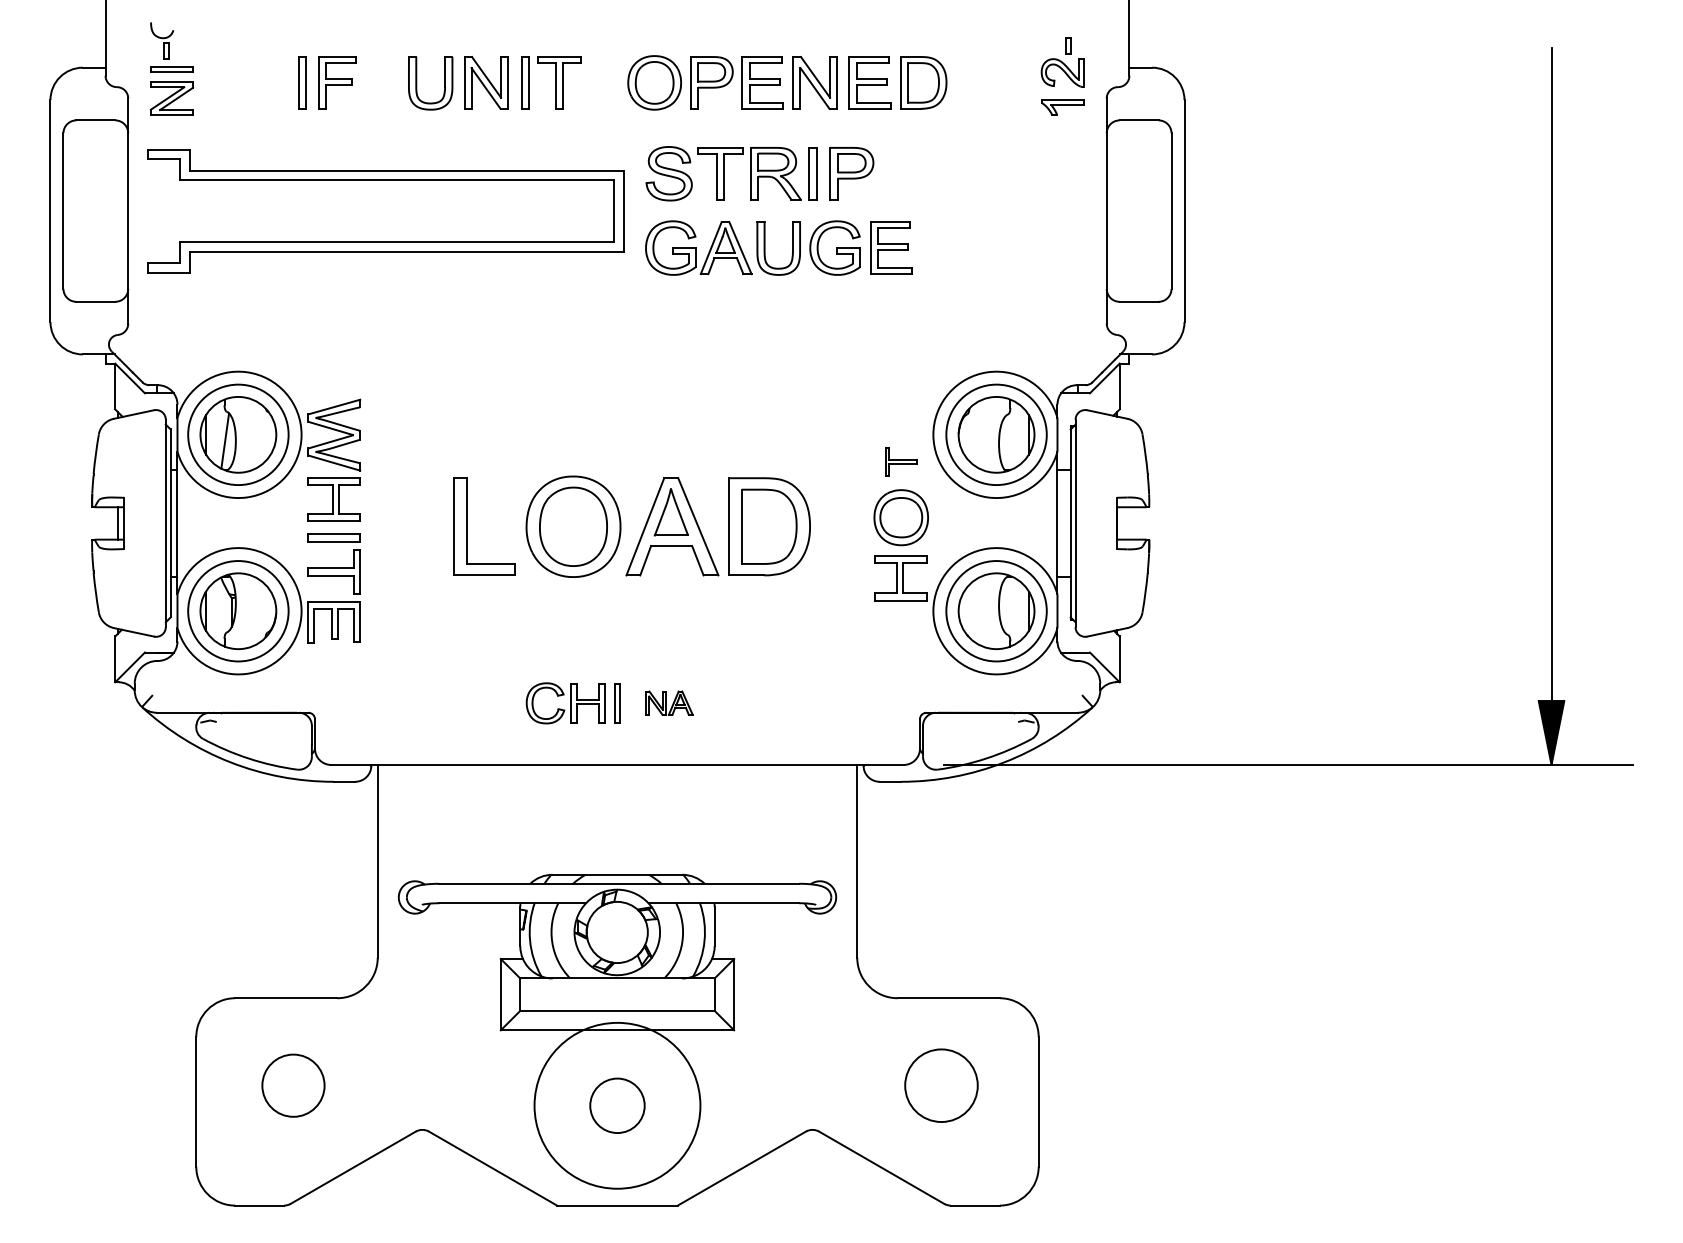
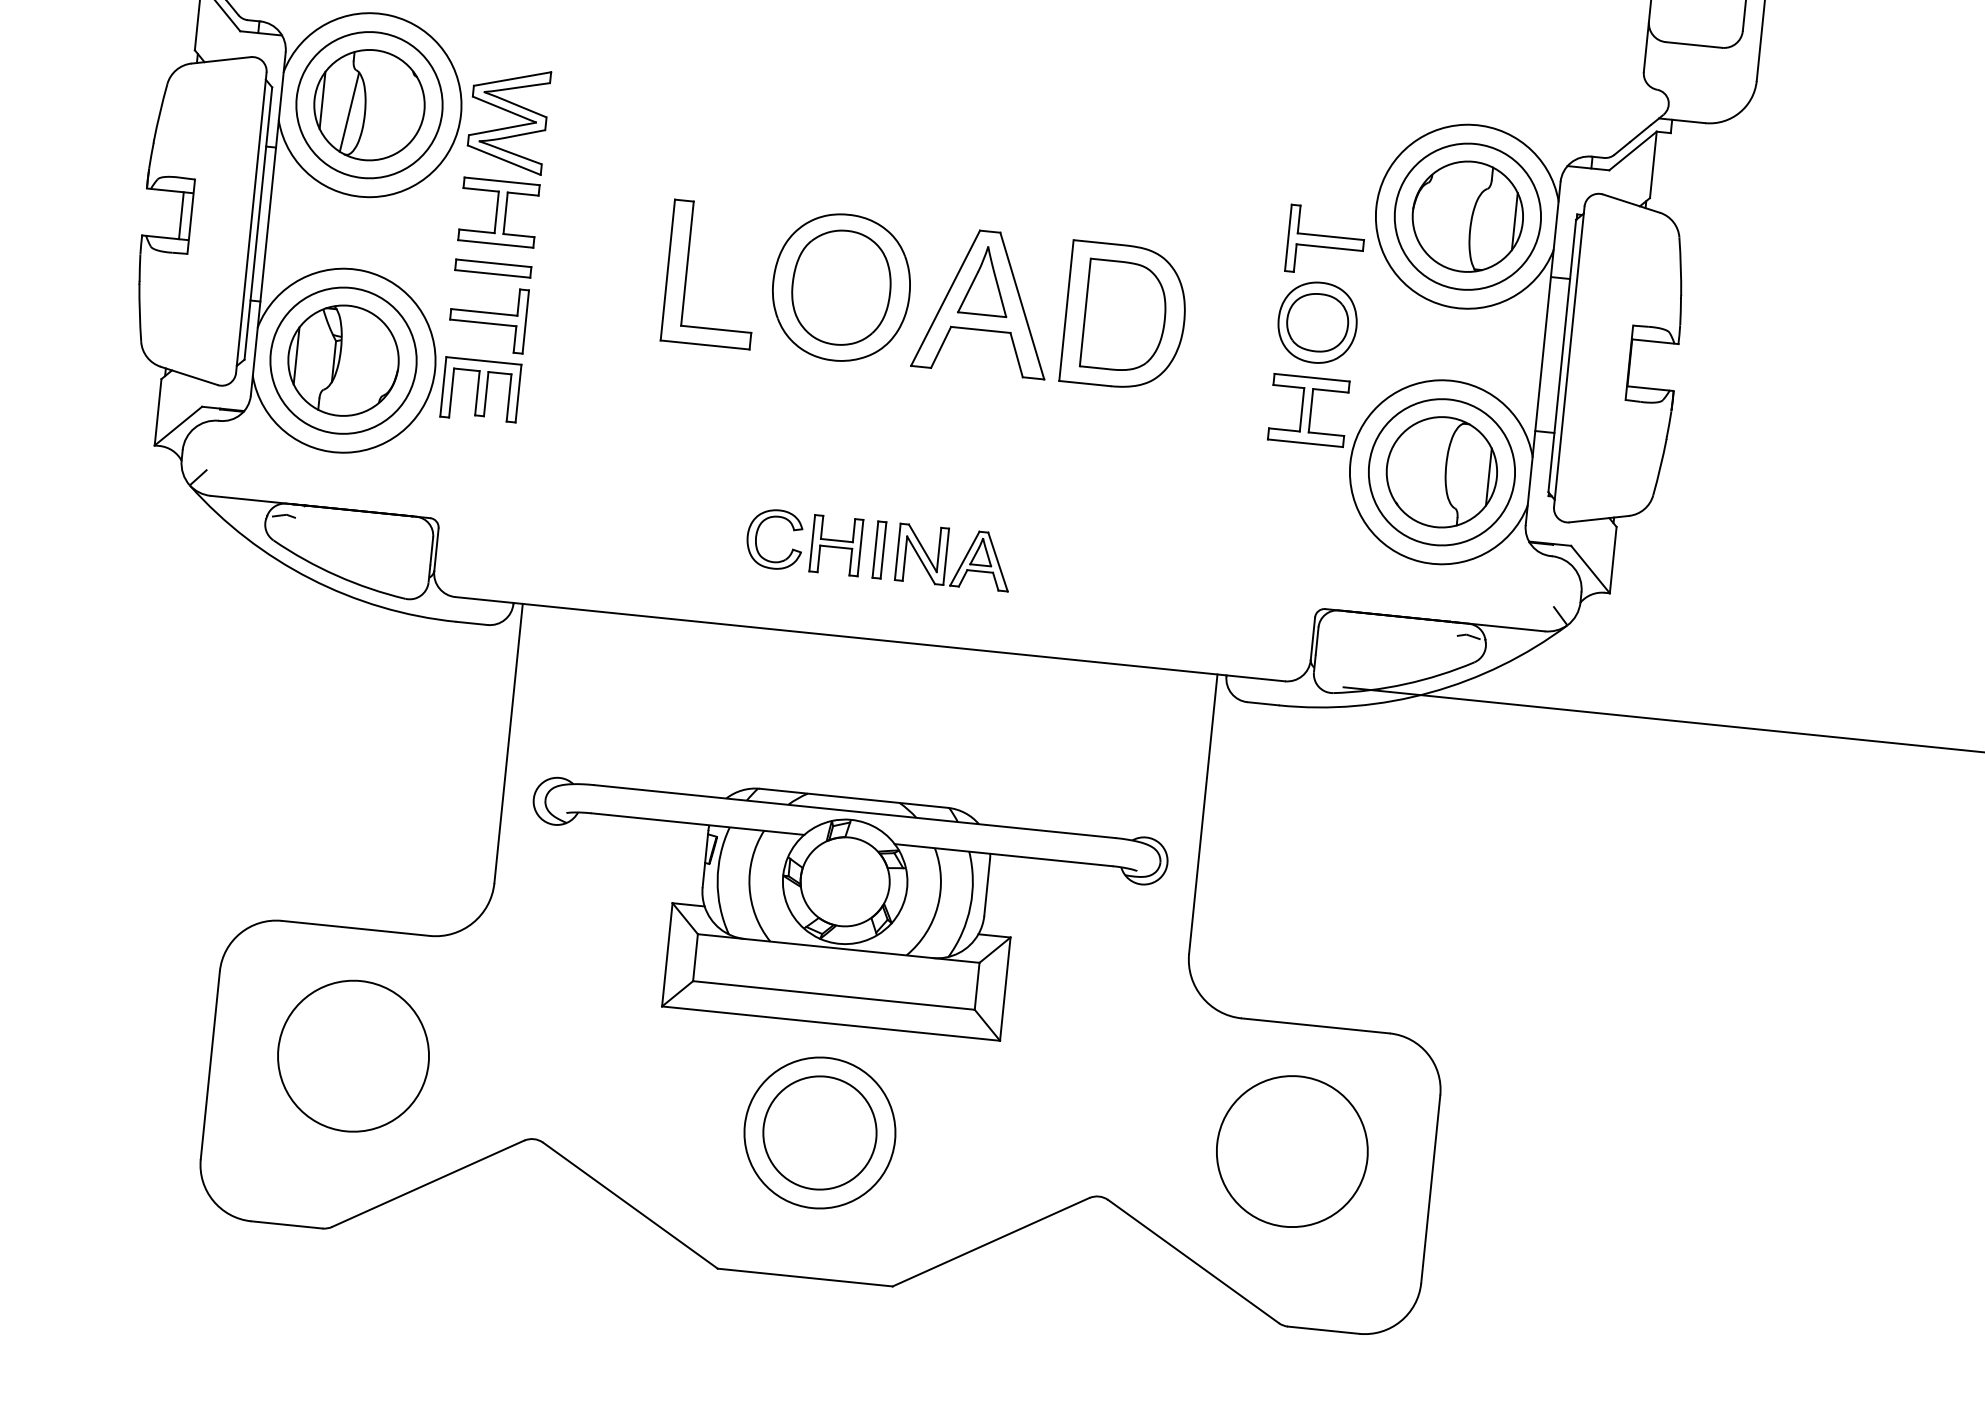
part: (900, 461) -> (1324, 241), size x1.67
part: (669, 702) -> (954, 556), size x1.67
circle: (293, 1085) -> (353, 1055), size x1.67
circle: (941, 1085) -> (1292, 1151), size x1.43
circle: (617, 1105) -> (820, 1132), size x0.62
circle: (617, 1105) -> (820, 1132), size x1.43

